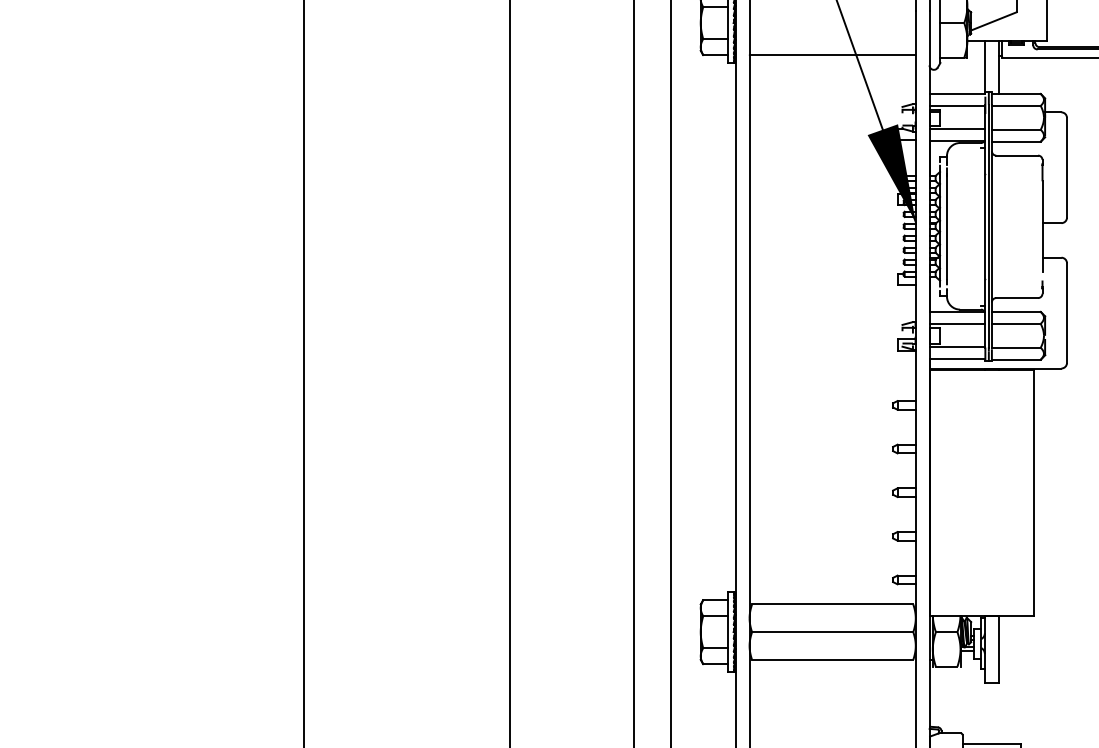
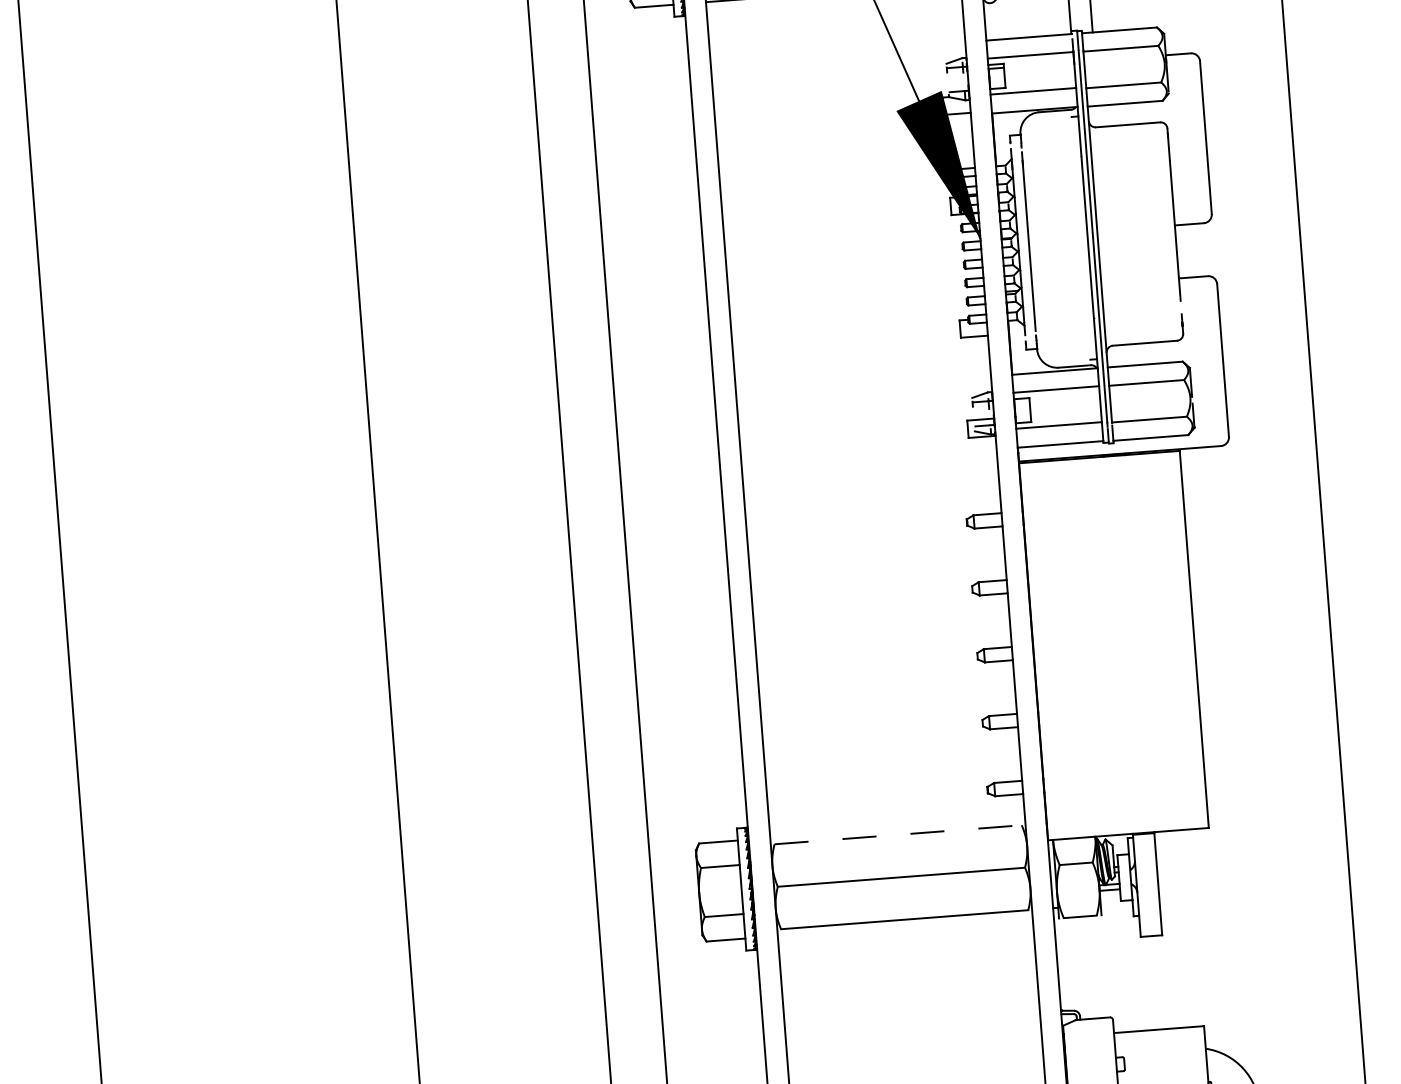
line: (832, 604) -> (897, 834), solid -> dashed

